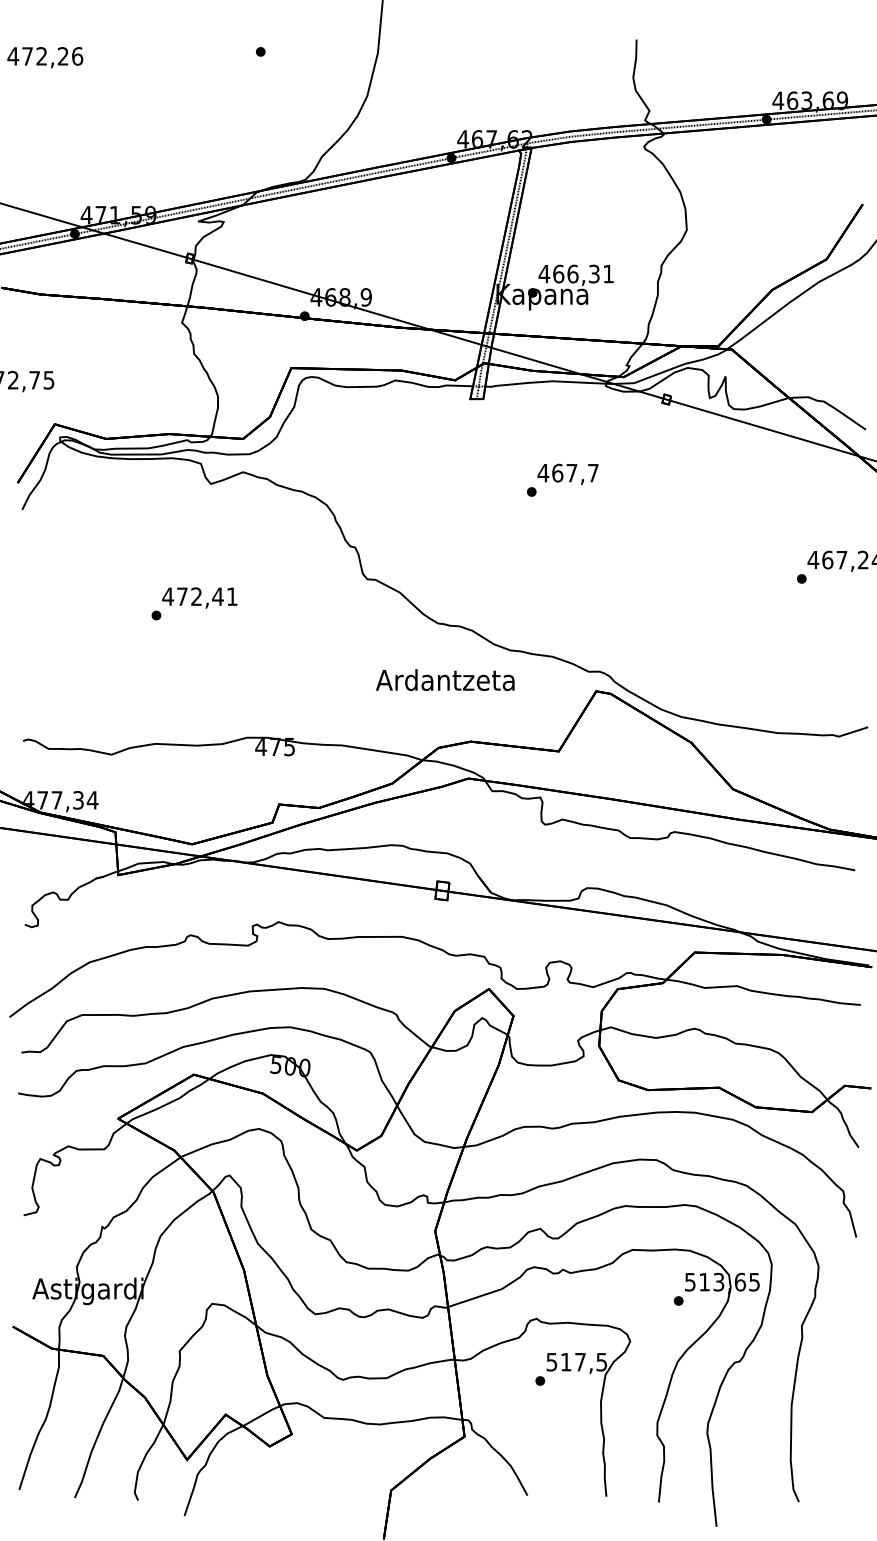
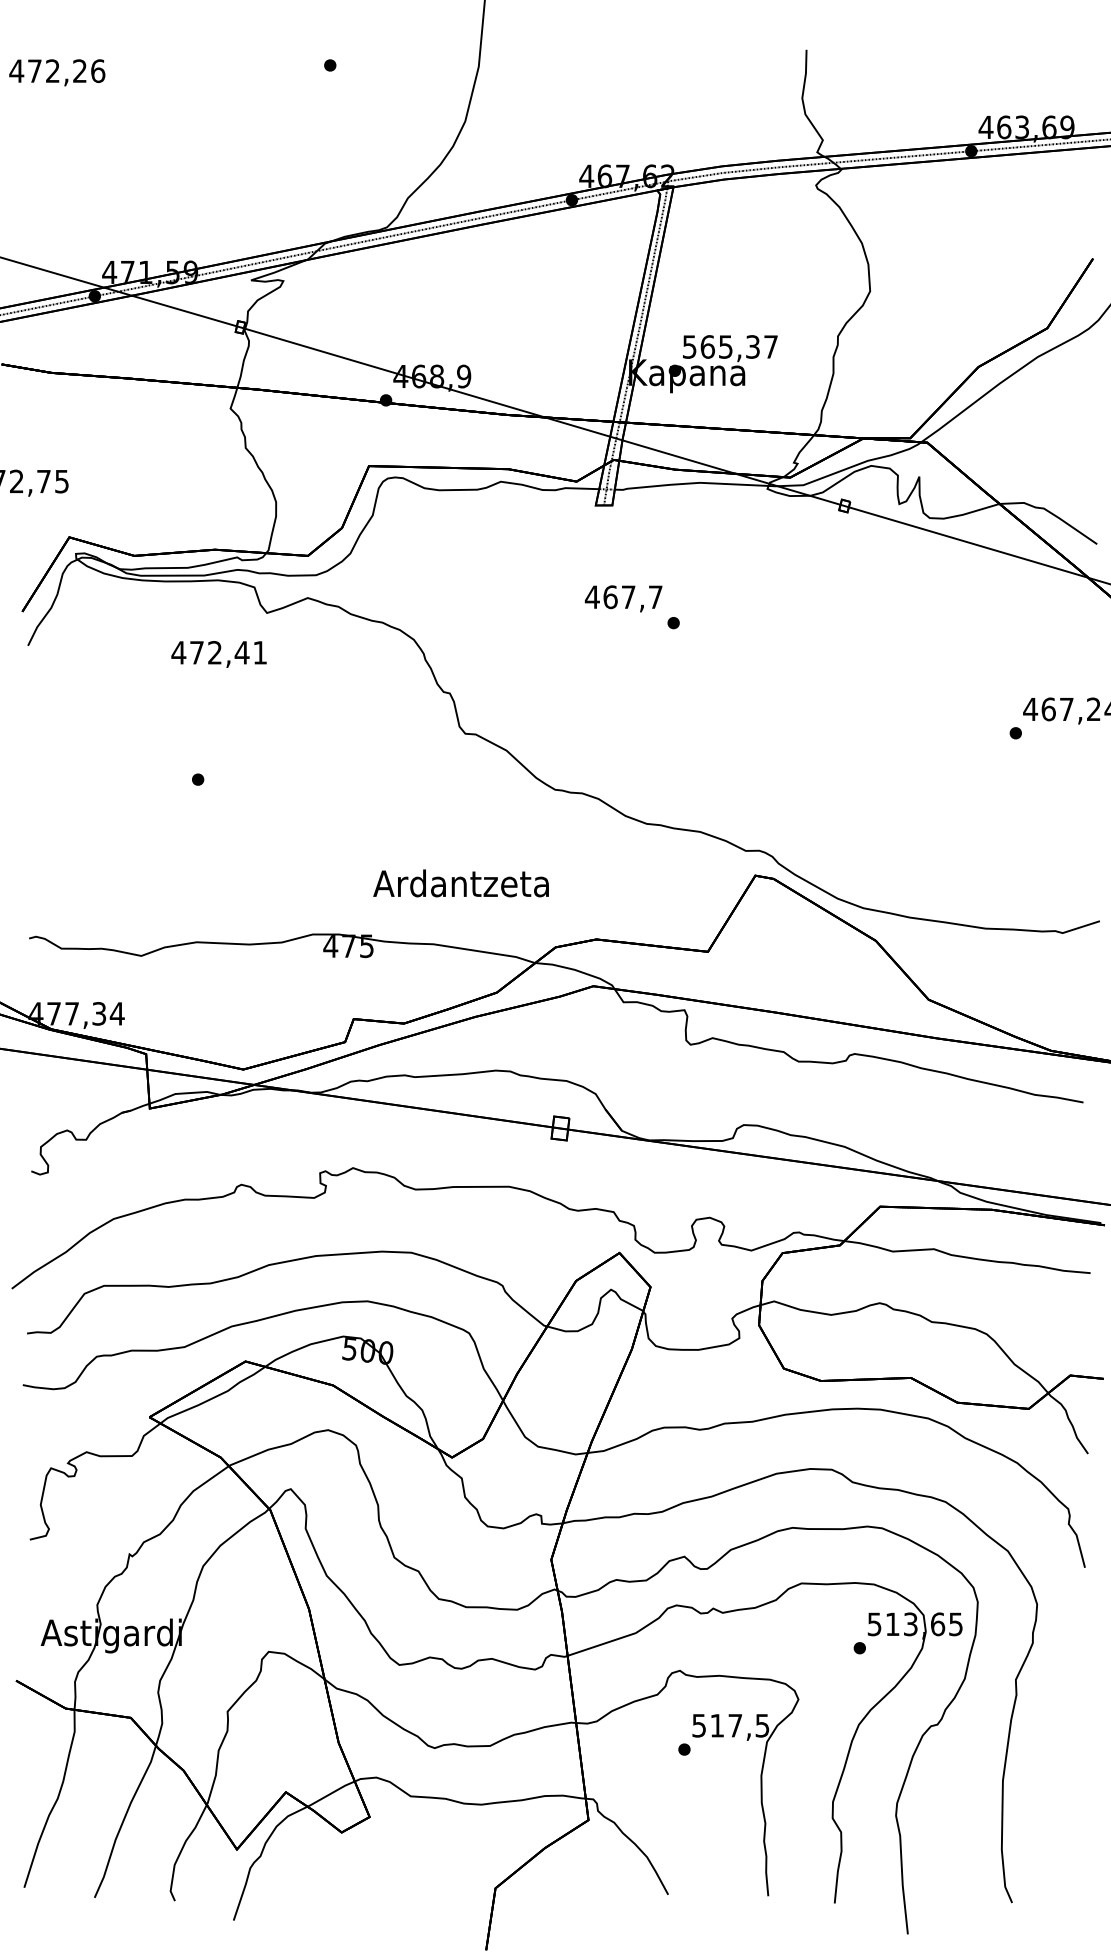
text: (575, 273) -> (729, 346), 466,31 -> 565,37
text: (567, 474) -> (623, 598), moved
text: (199, 598) -> (218, 654), moved
text: (444, 680) -> (460, 883), moved

